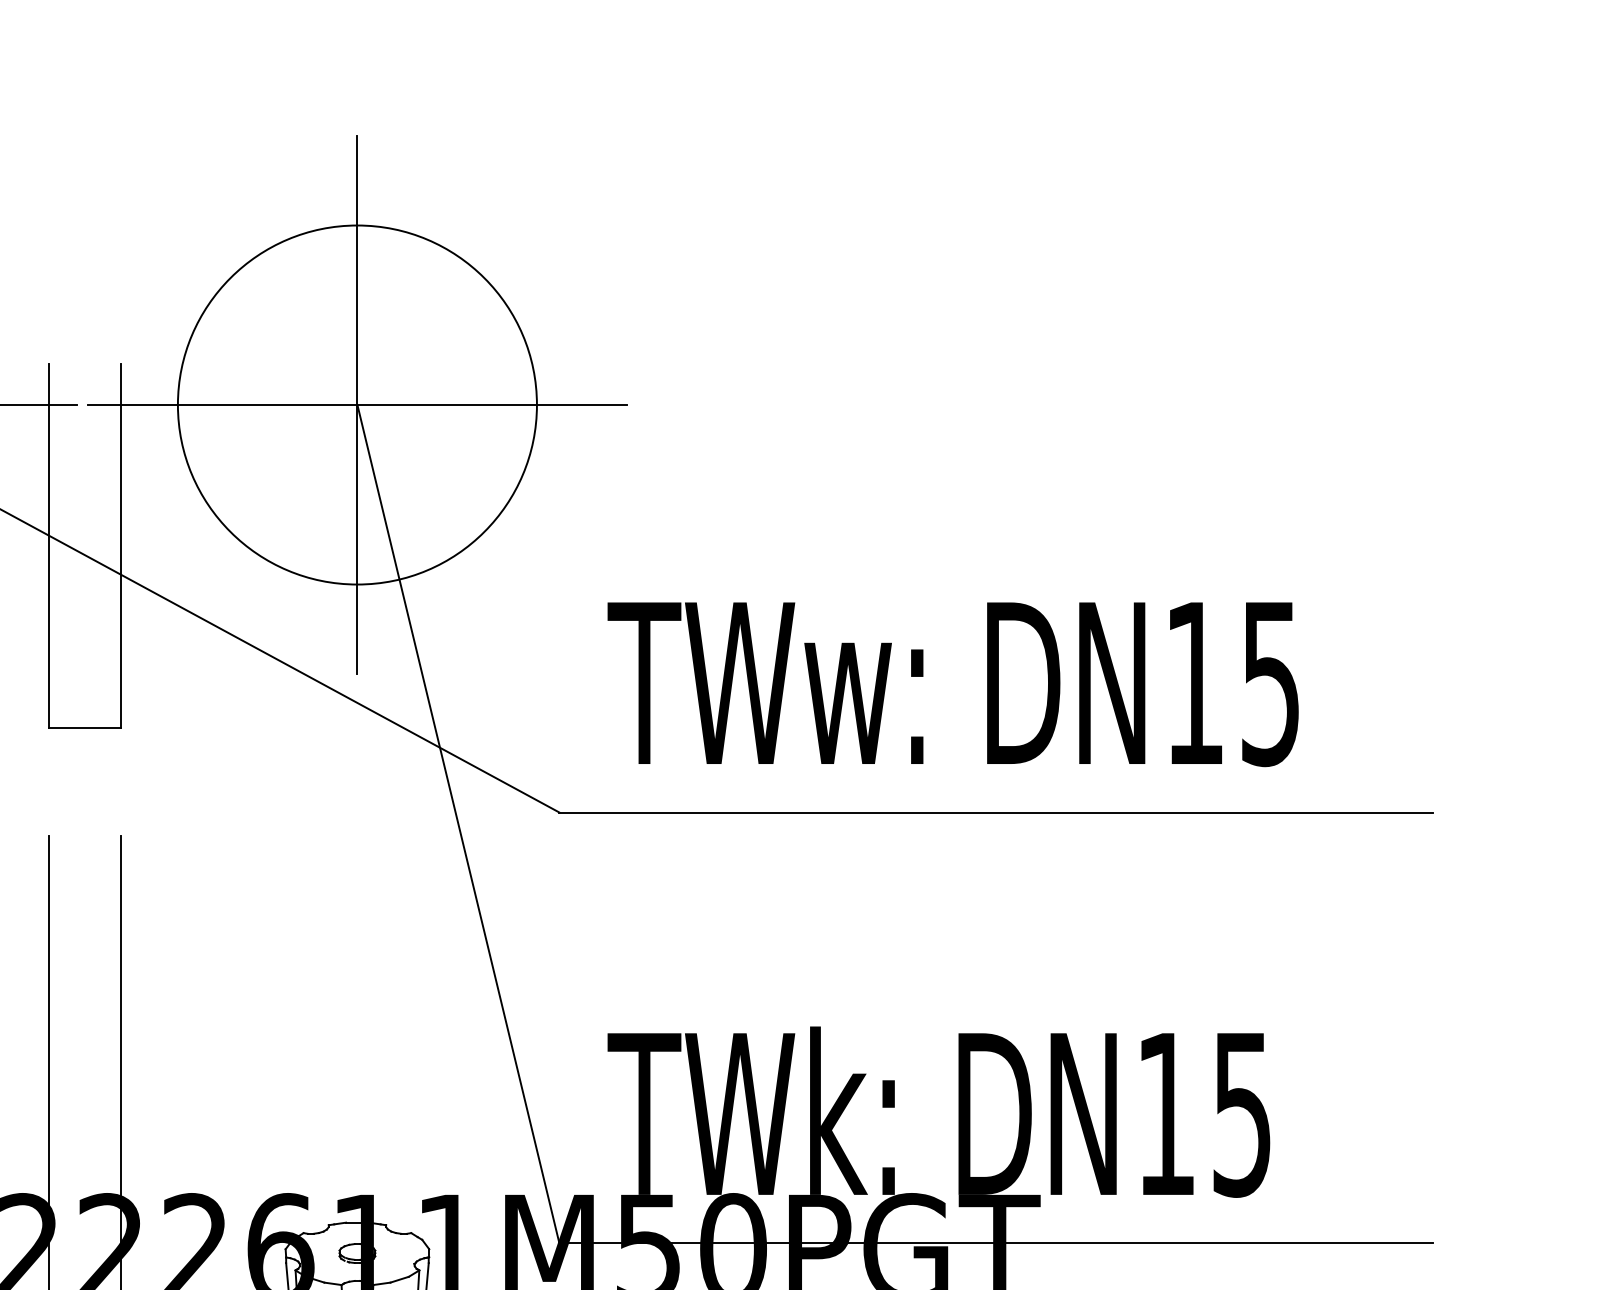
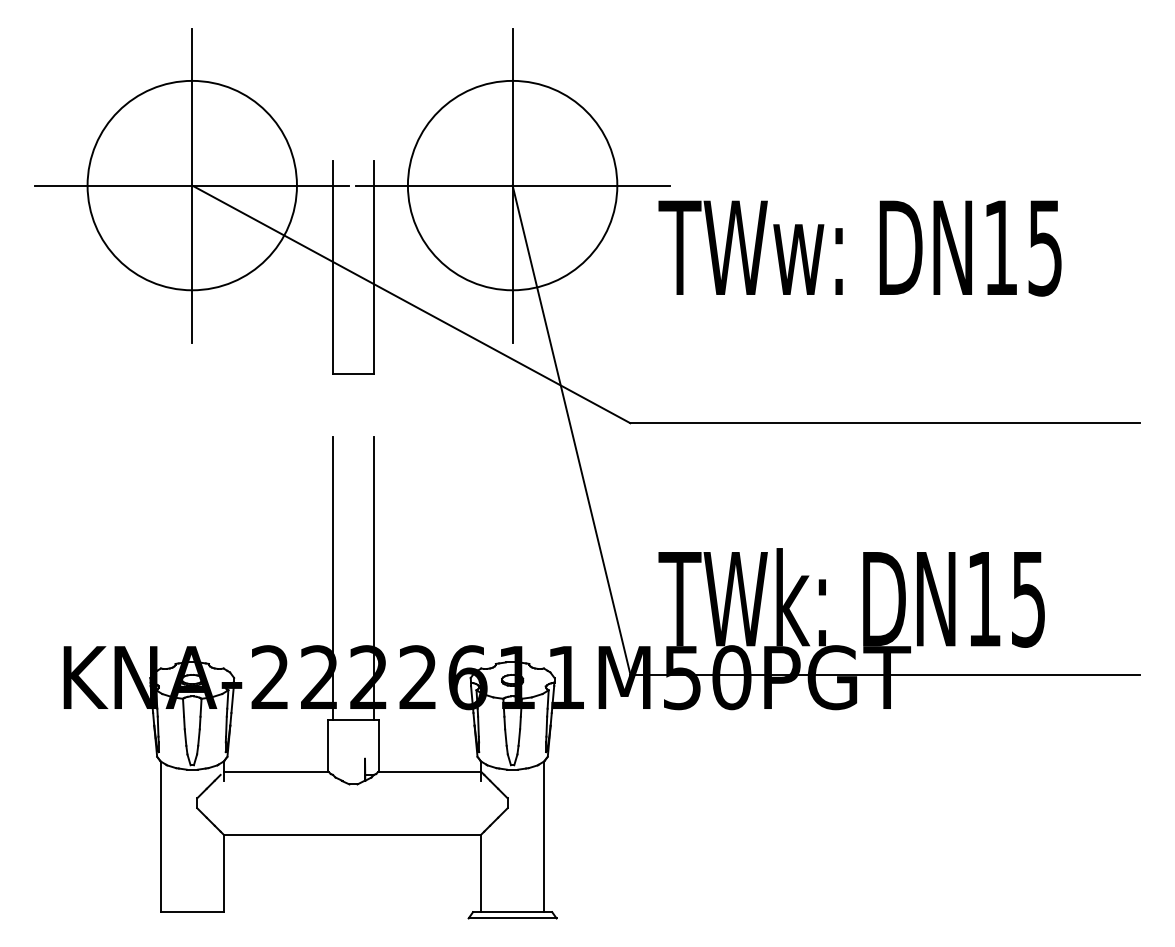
text: (952, 684) -> (859, 248), moved

